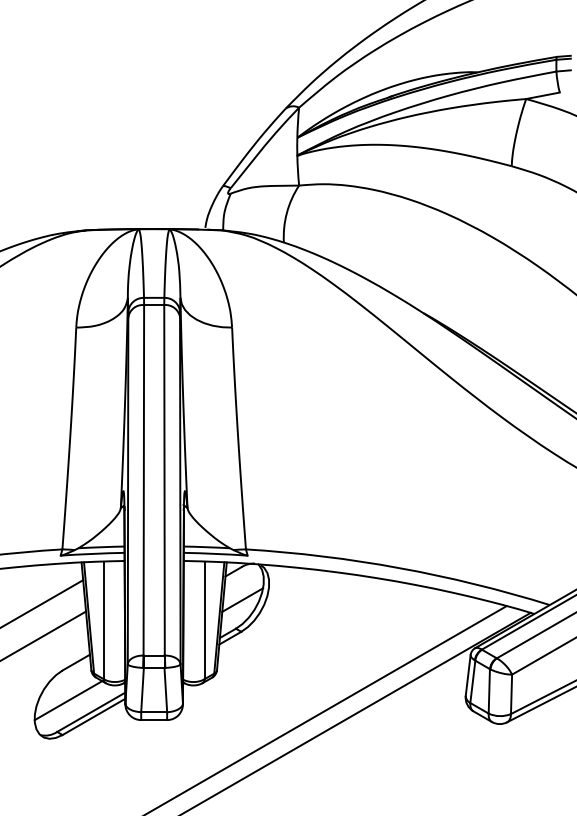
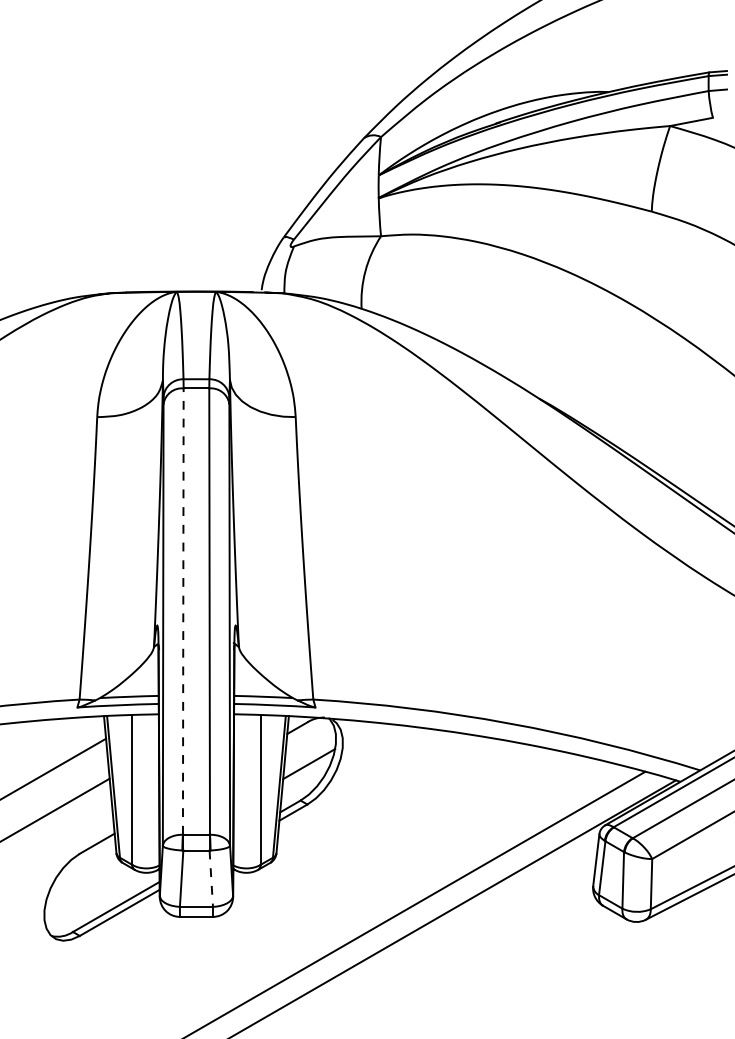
line: (144, 480) -> (183, 611), solid -> dashed
line: (165, 690) -> (211, 879), solid -> dashed
line: (68, 700) -> (87, 892), removed

